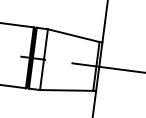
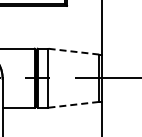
line: (73, 35) -> (73, 51), solid -> dashed
line: (66, 90) -> (73, 104), solid -> dashed

